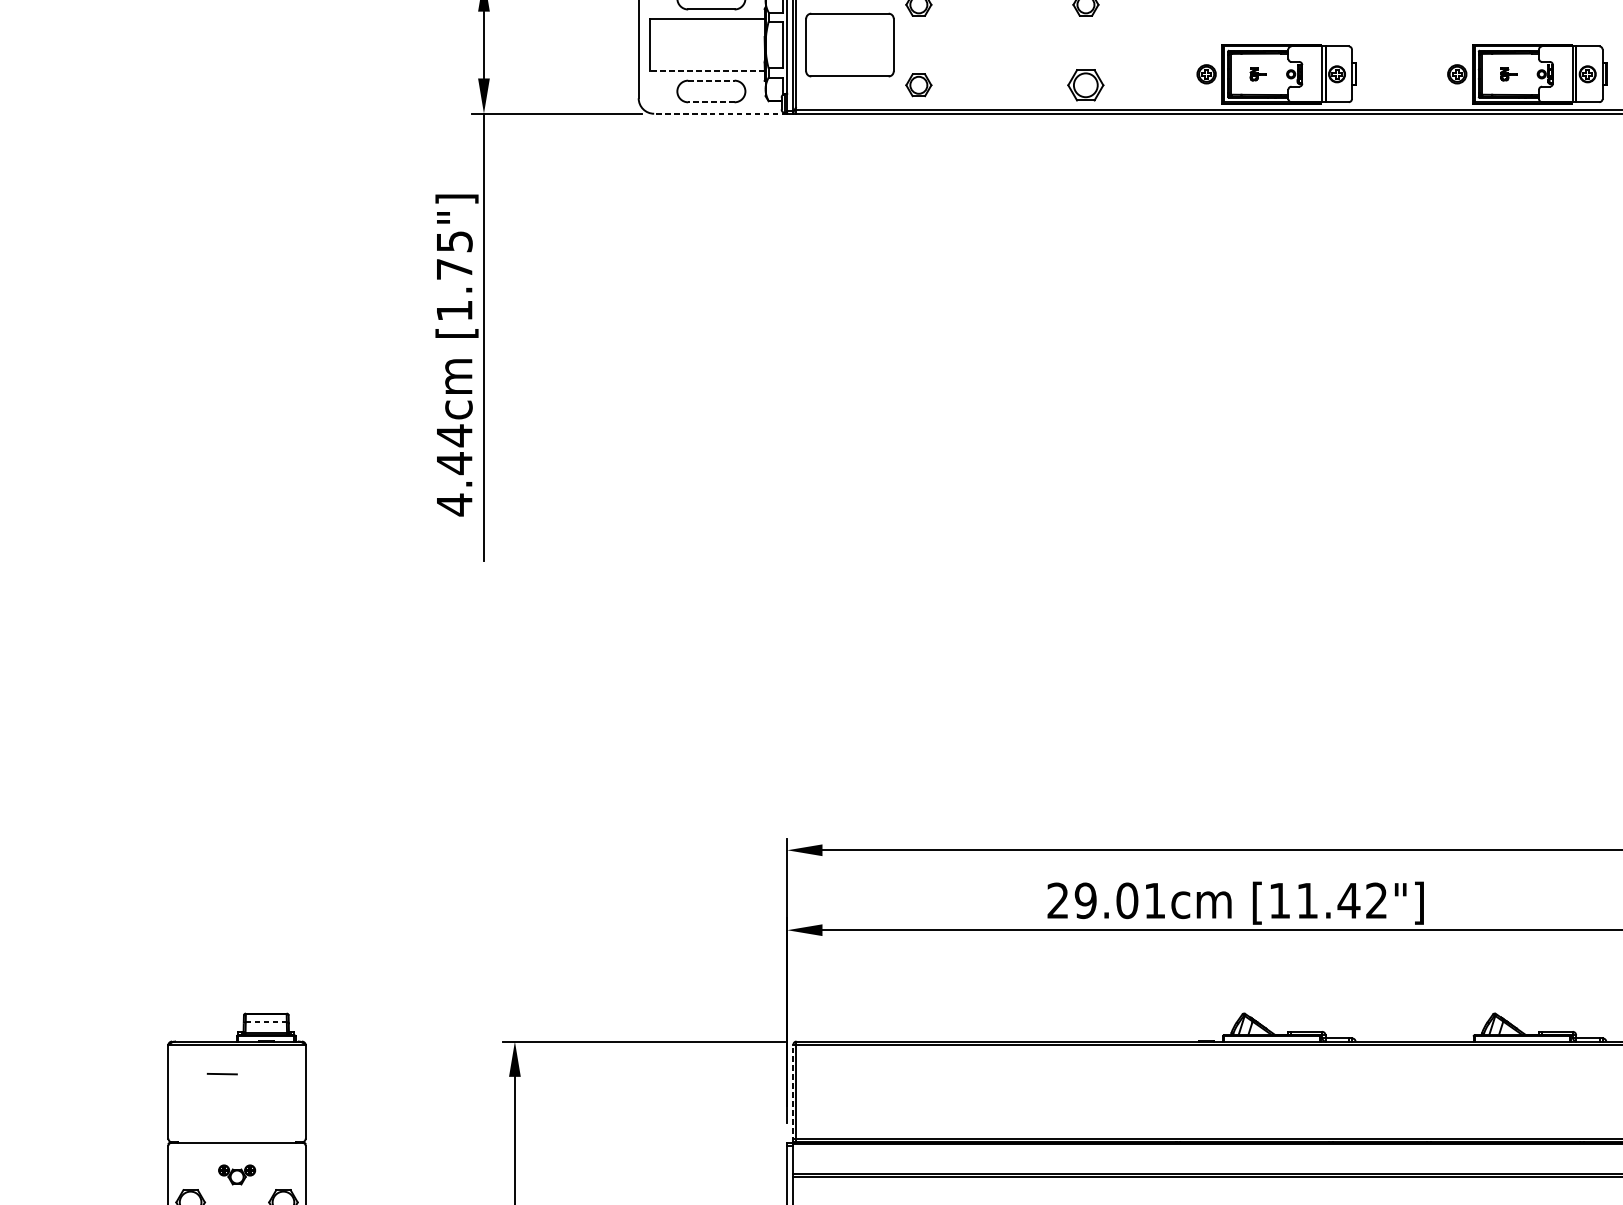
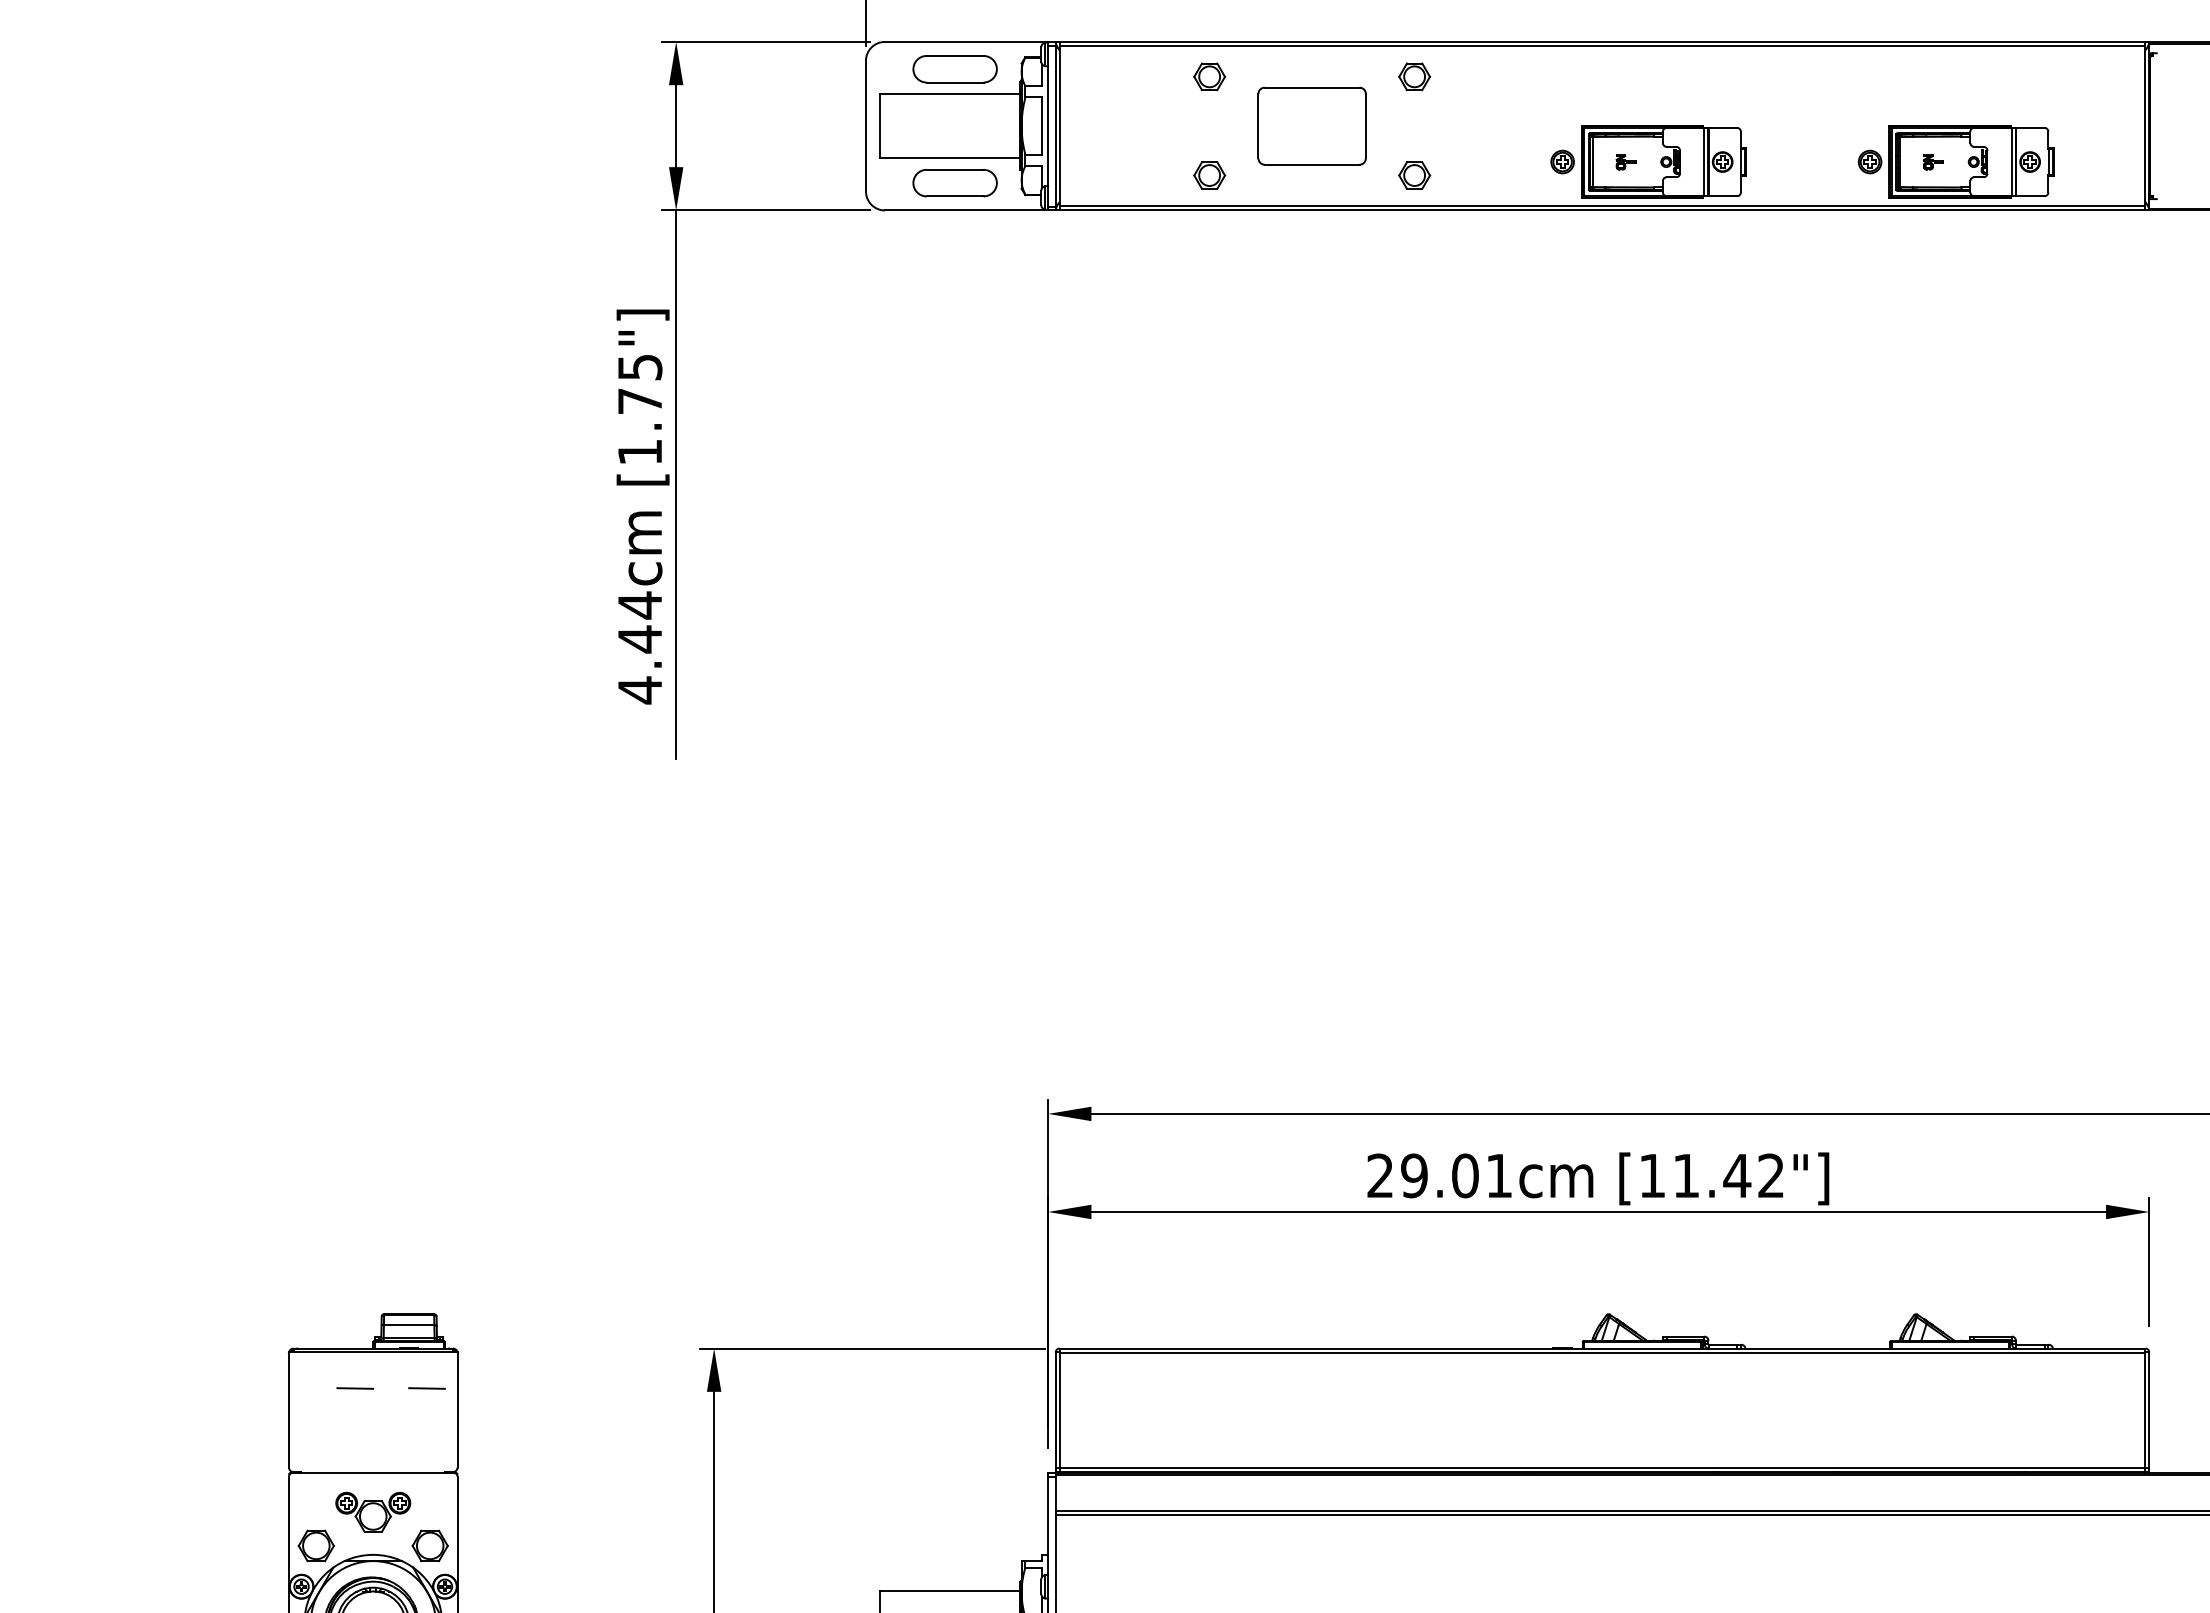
part: (849, 44) -> (1311, 125), moved
line: (706, 71) -> (949, 158), dashed -> solid
line: (711, 80) -> (955, 169), dashed -> solid
part: (1085, 85) -> (1414, 175), size x0.71
line: (710, 102) -> (954, 196), dashed -> solid
line: (720, 113) -> (966, 210), dashed -> solid
line: (266, 1021) -> (409, 1324), dashed -> solid
line: (280, 1074) -> (426, 1388), added
line: (793, 1093) -> (1055, 1412), dashed -> solid
part: (237, 1174) -> (373, 1511), size x1.67

